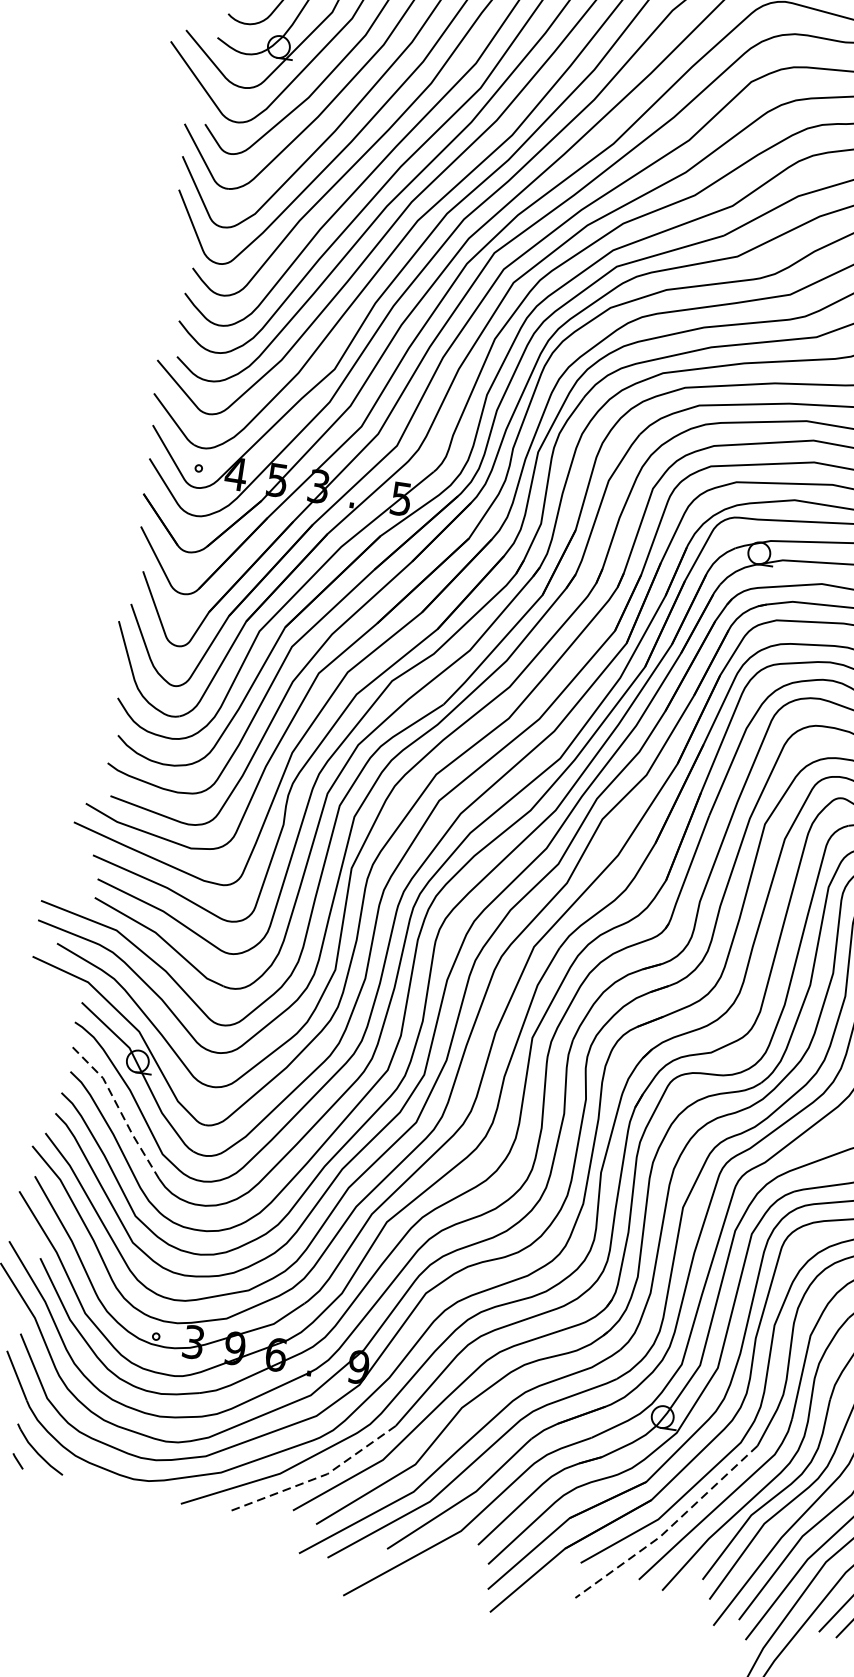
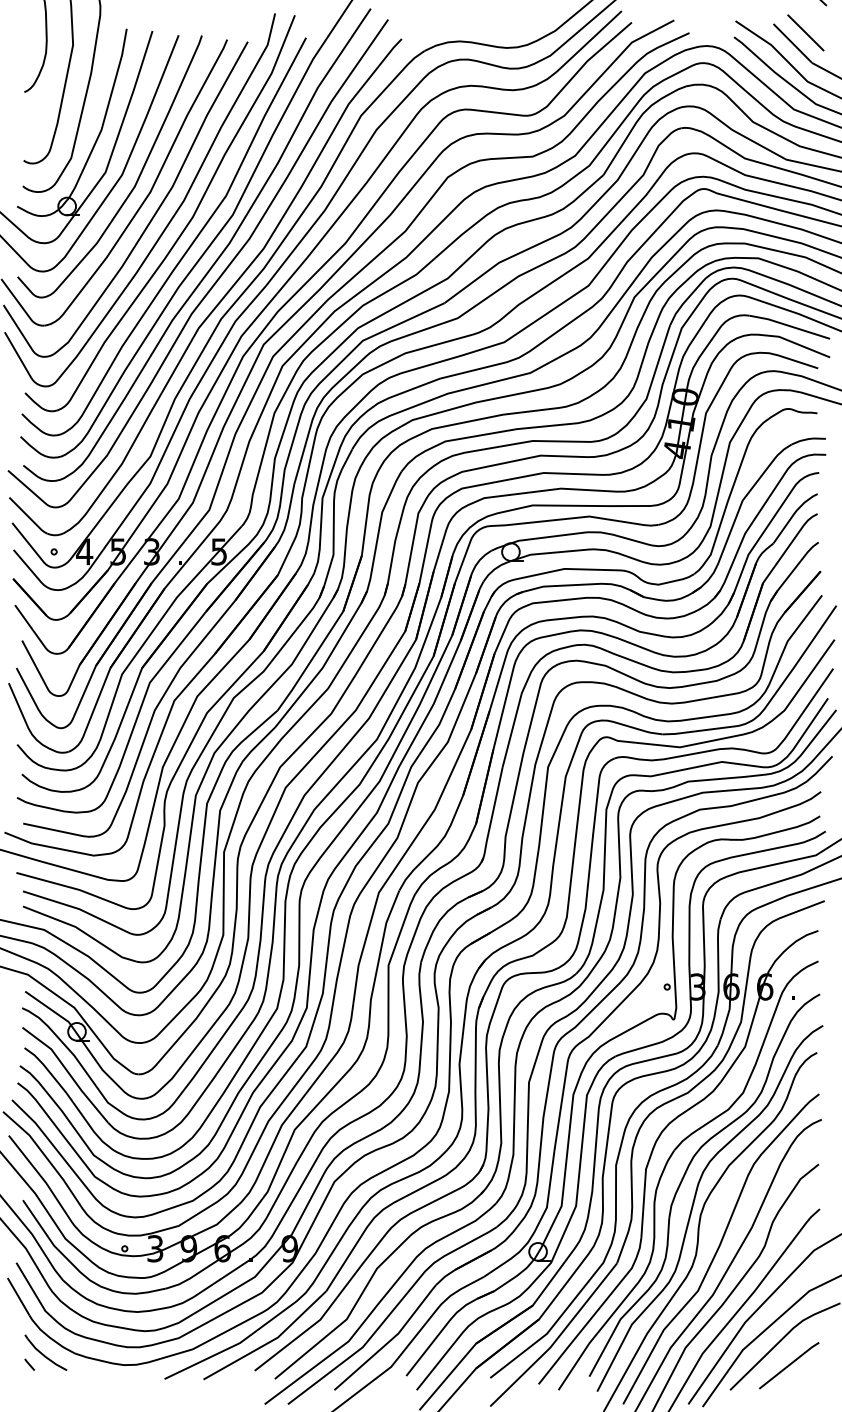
line: (118, 1108) -> (67, 1071), dashed -> solid
line: (317, 1477) -> (270, 1341), dashed -> solid
line: (670, 1528) -> (557, 1339), dashed -> solid

